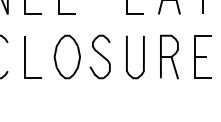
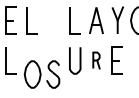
part: (81, 56) -> (41, 74), moved
part: (169, 56) -> (96, 60), size x0.6

